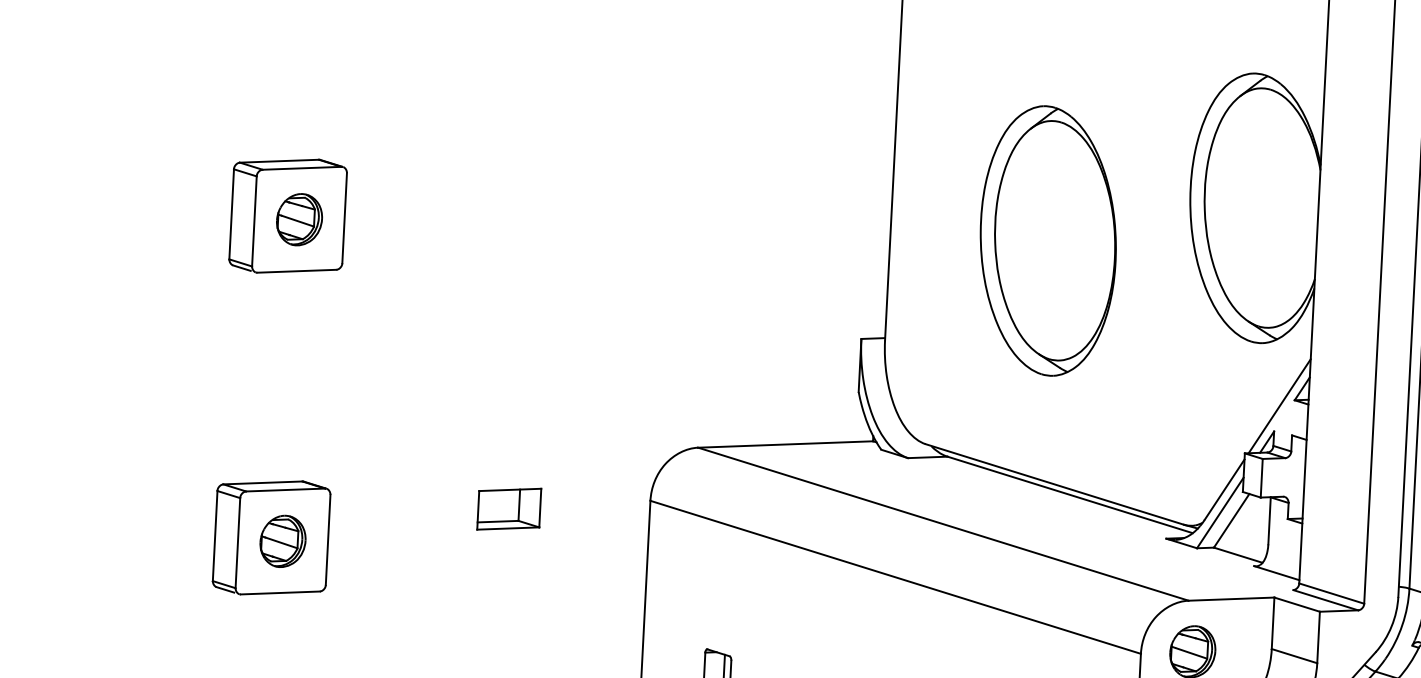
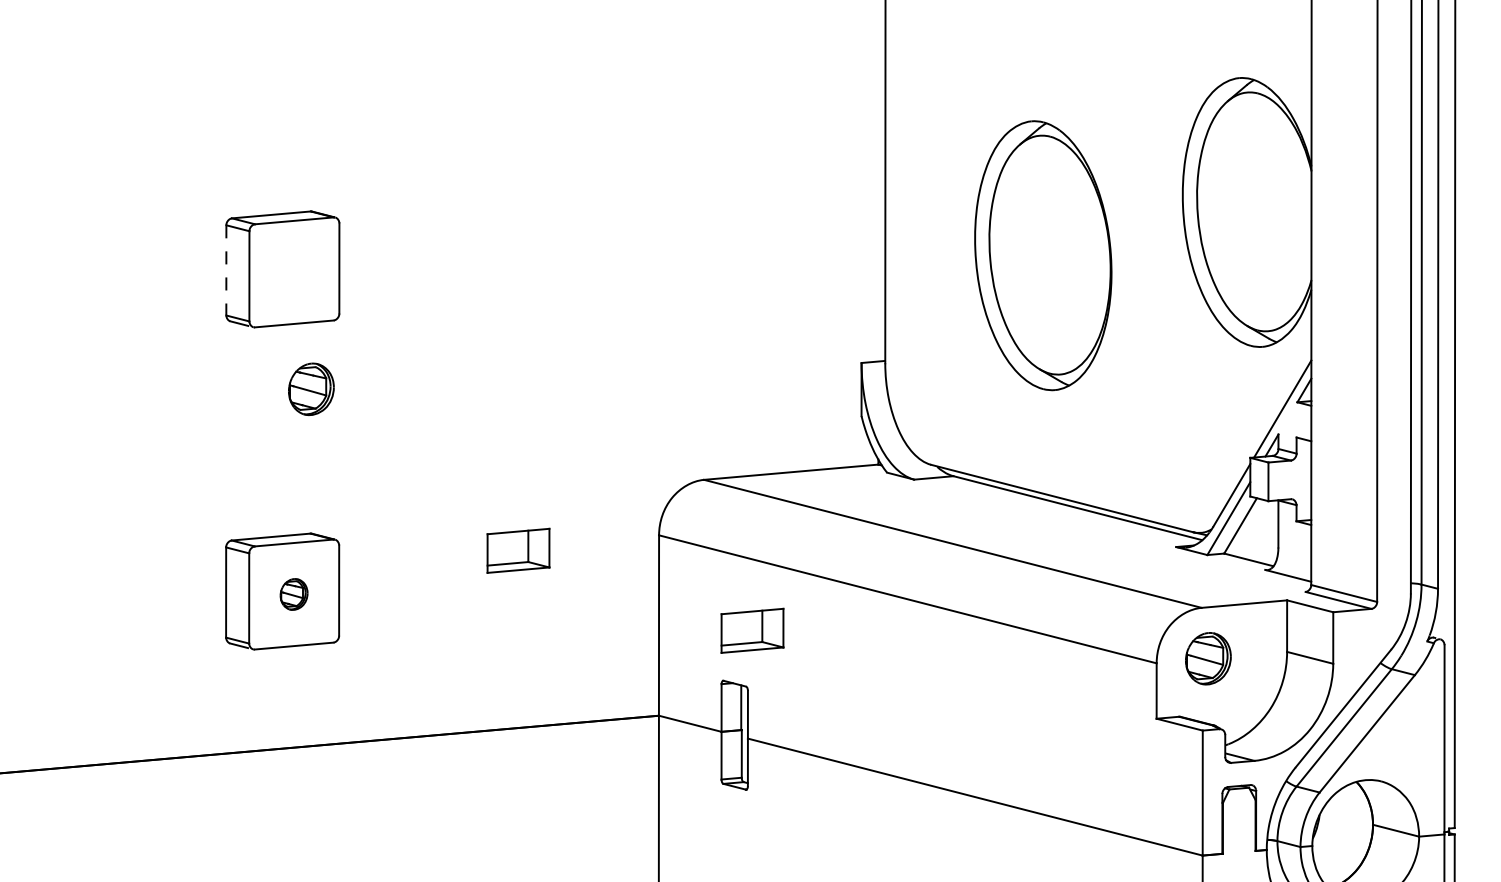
line: (231, 214) -> (226, 270), solid -> dashed
part: (299, 218) -> (311, 388), moved
part: (282, 541) -> (293, 594), size x0.6
part: (738, 600) -> (752, 630), added

